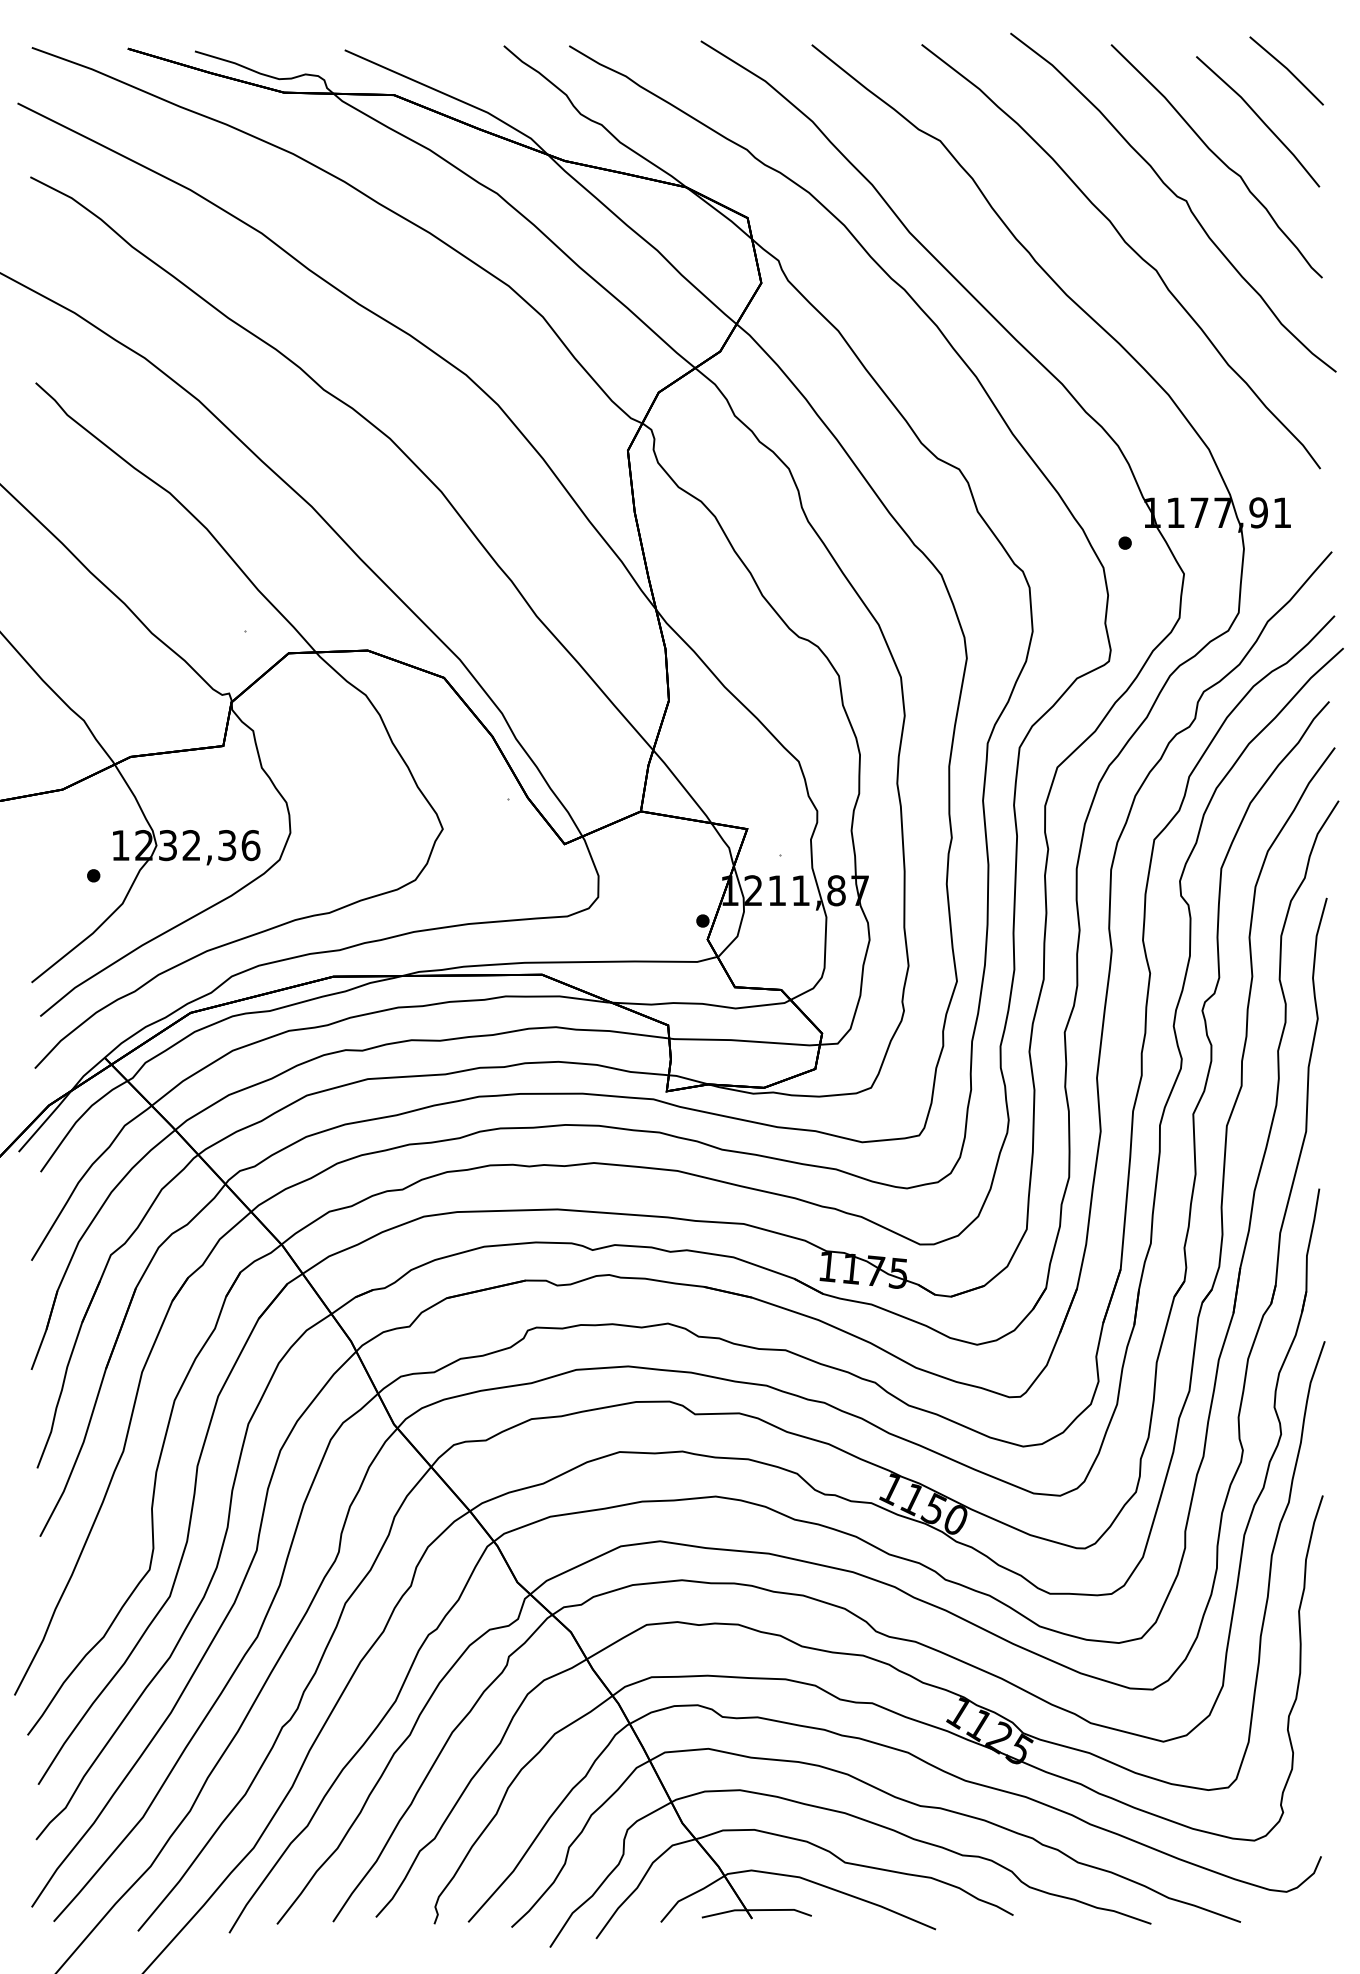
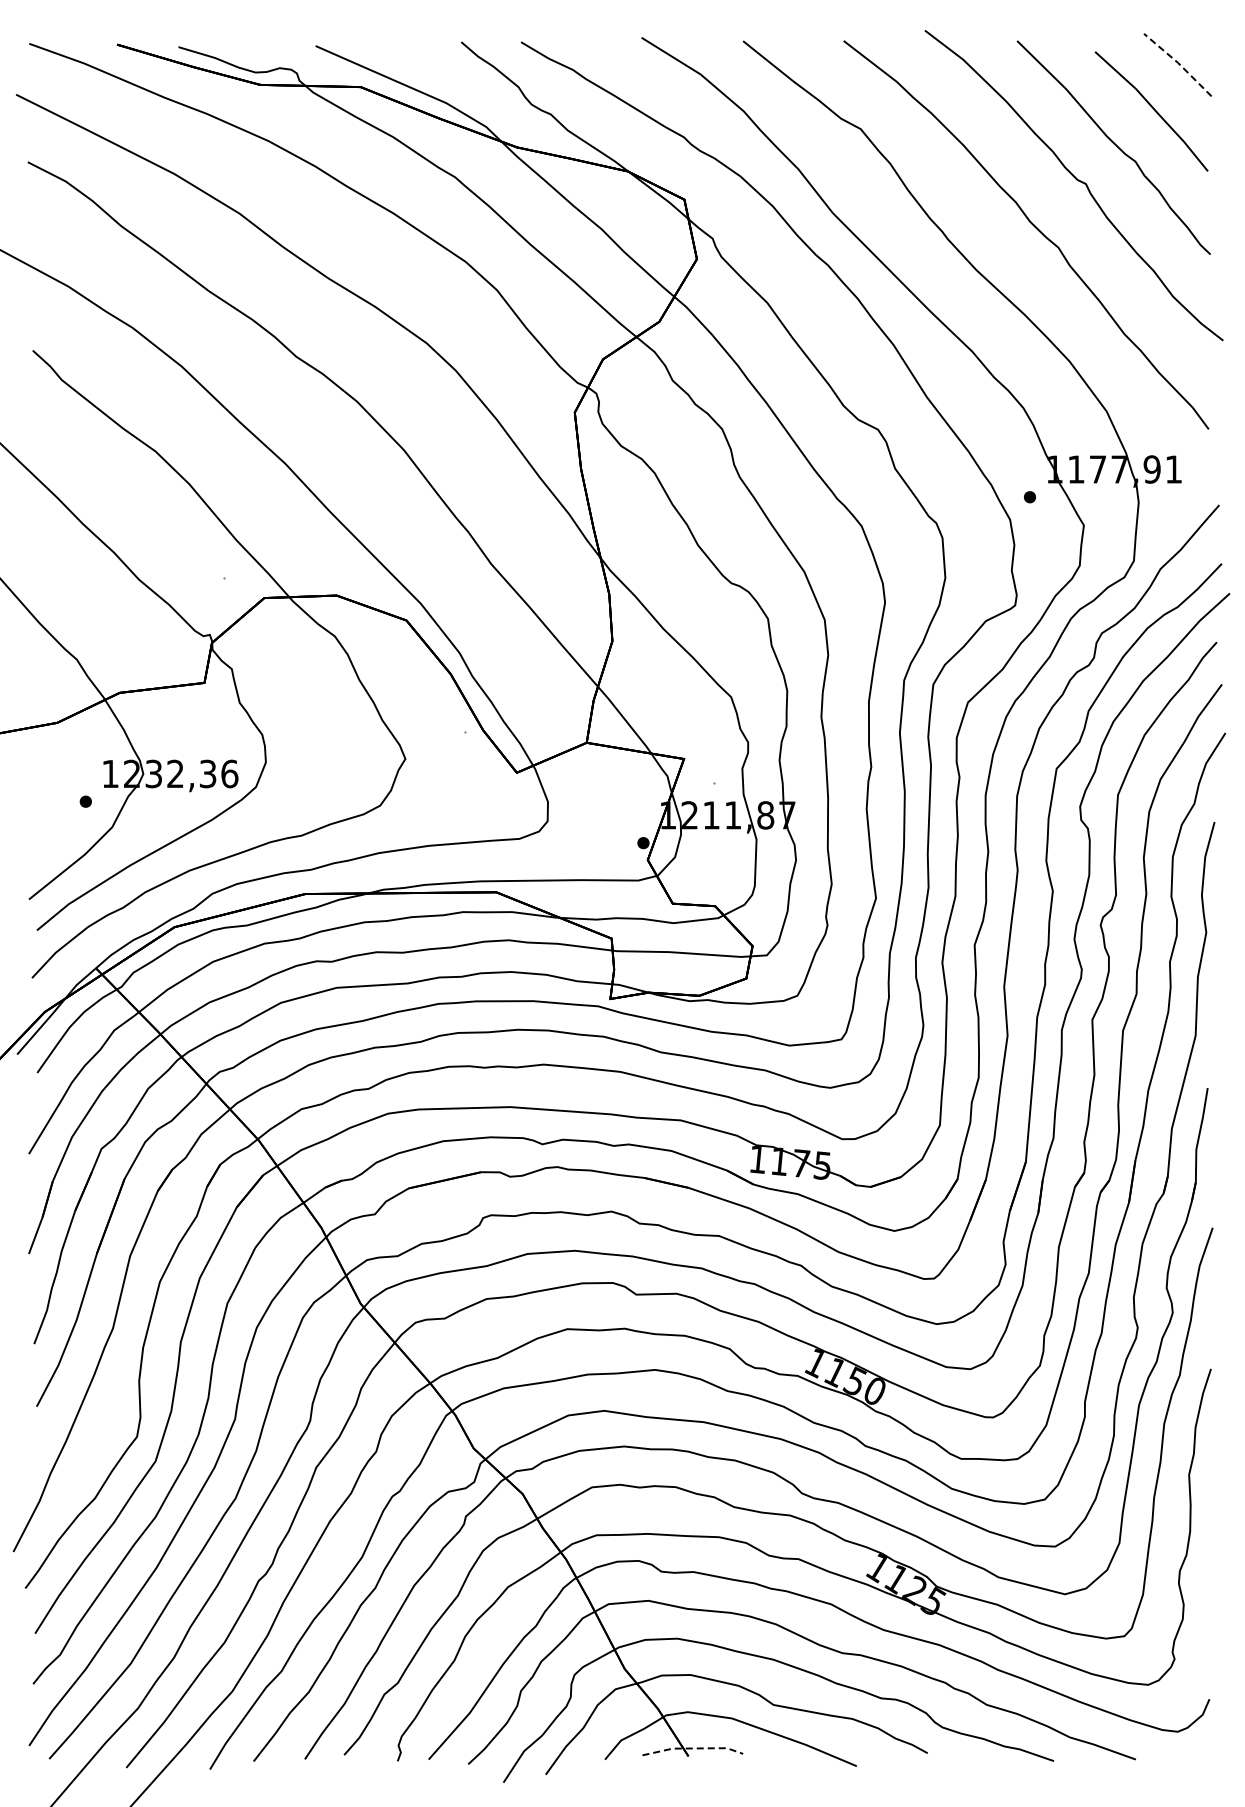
line: (1287, 69) -> (1178, 63), solid -> dashed
line: (757, 1910) -> (693, 1748), solid -> dashed

